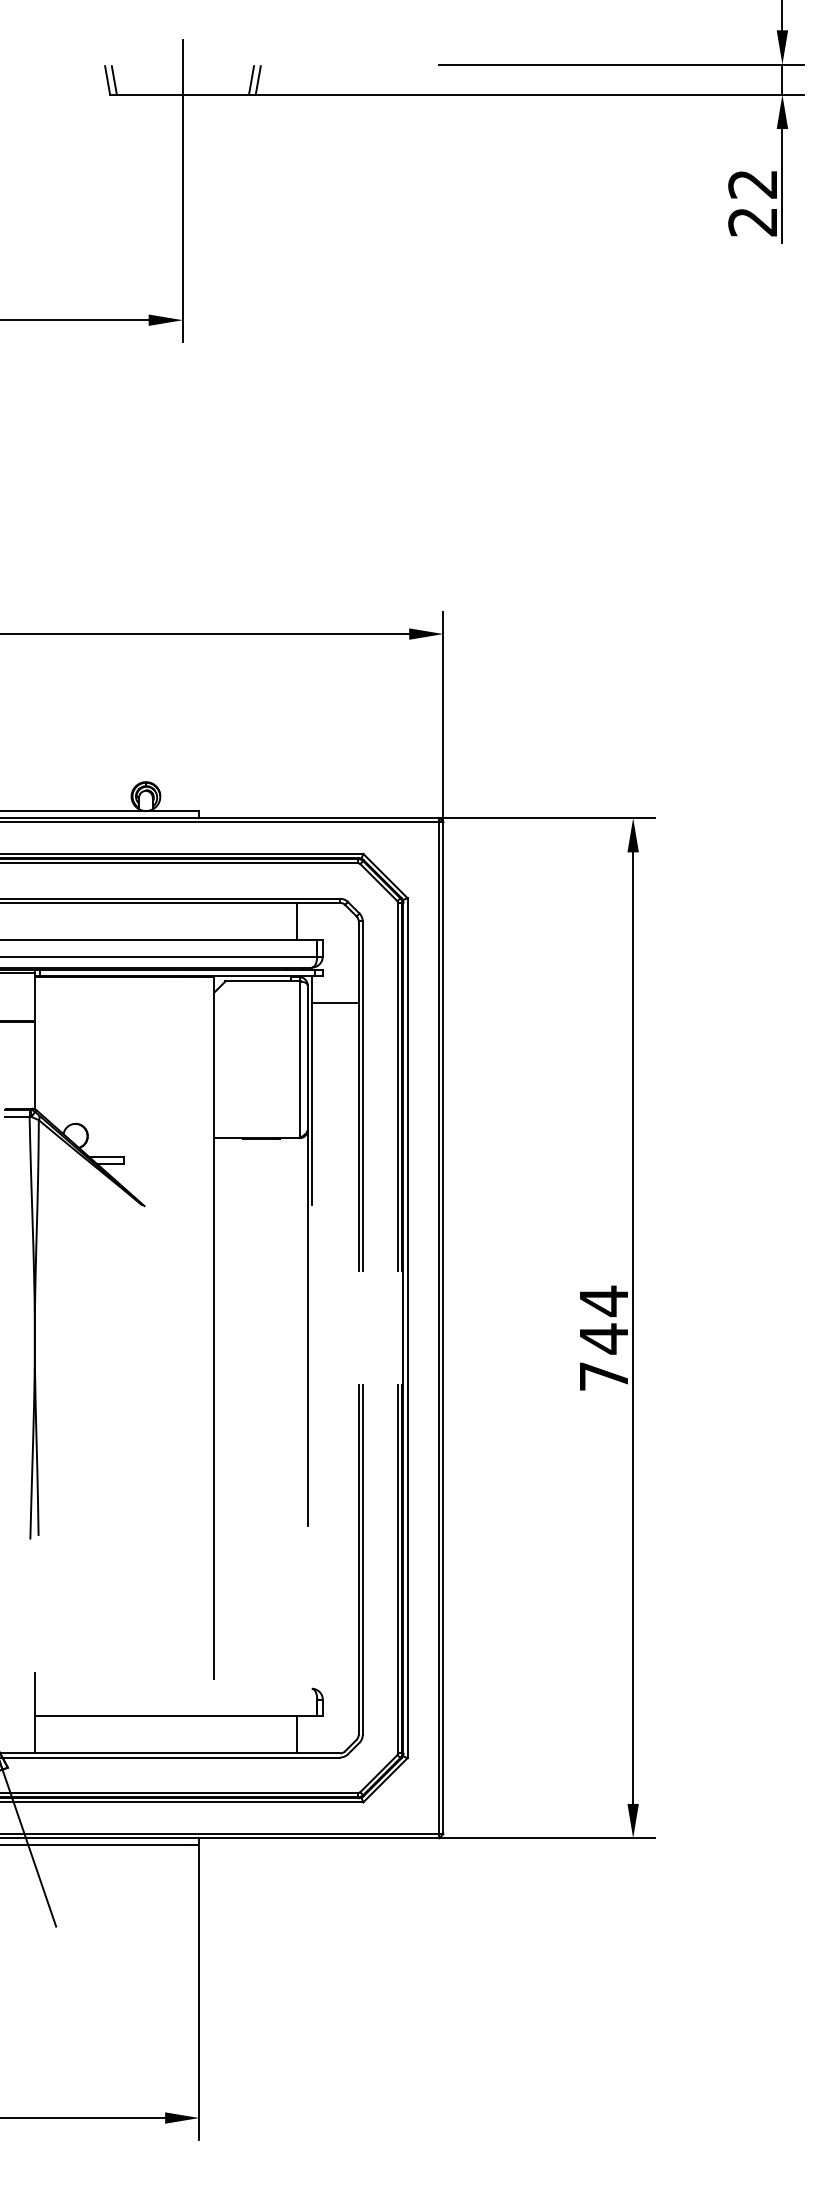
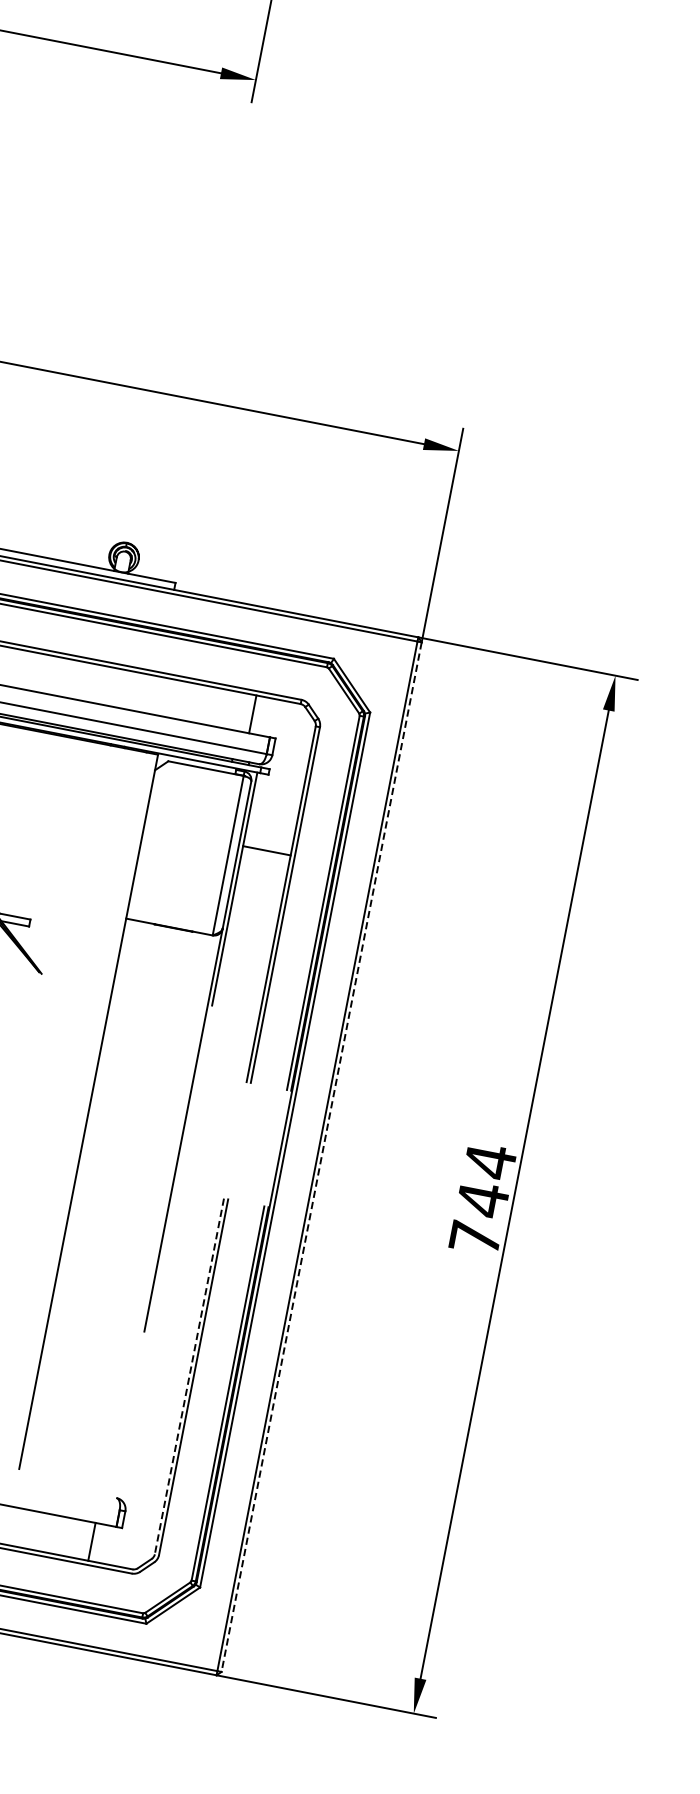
line: (334, 1003) -> (266, 851), moved
line: (443, 1328) -> (321, 1157), solid -> dashed
line: (358, 1560) -> (189, 1376), solid -> dashed

